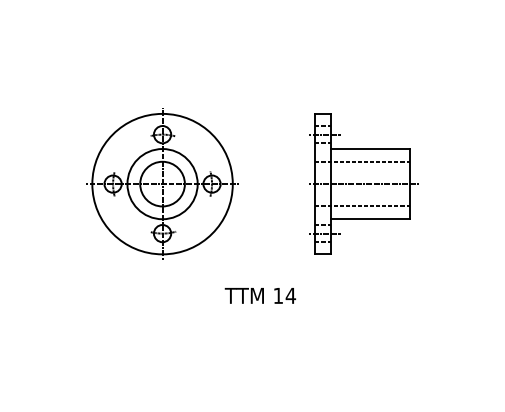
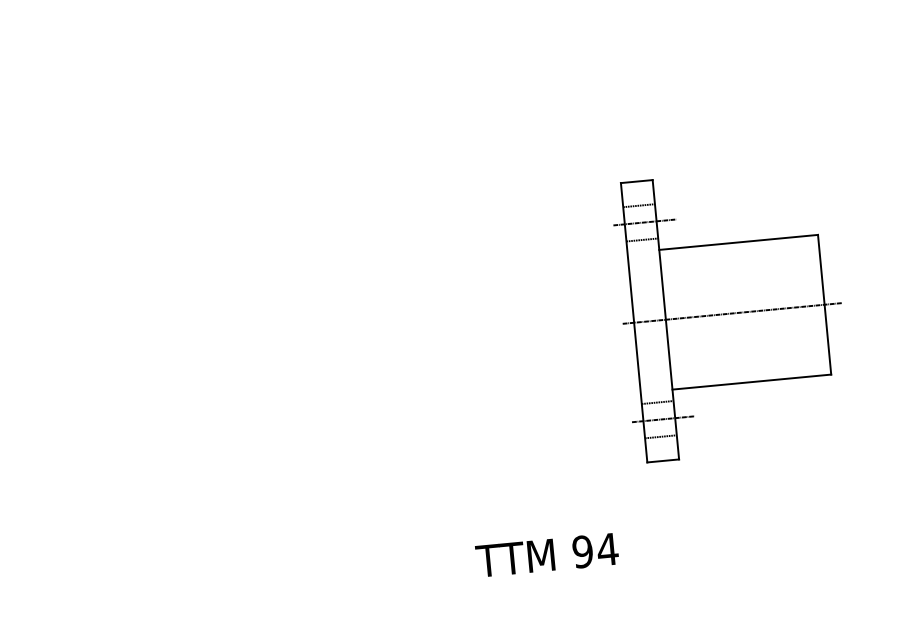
line: (362, 161) -> (724, 268), removed
part: (162, 183) -> (331, 350), removed
line: (362, 206) -> (733, 358), removed
text: (278, 295) -> (583, 551), 14 -> 94

